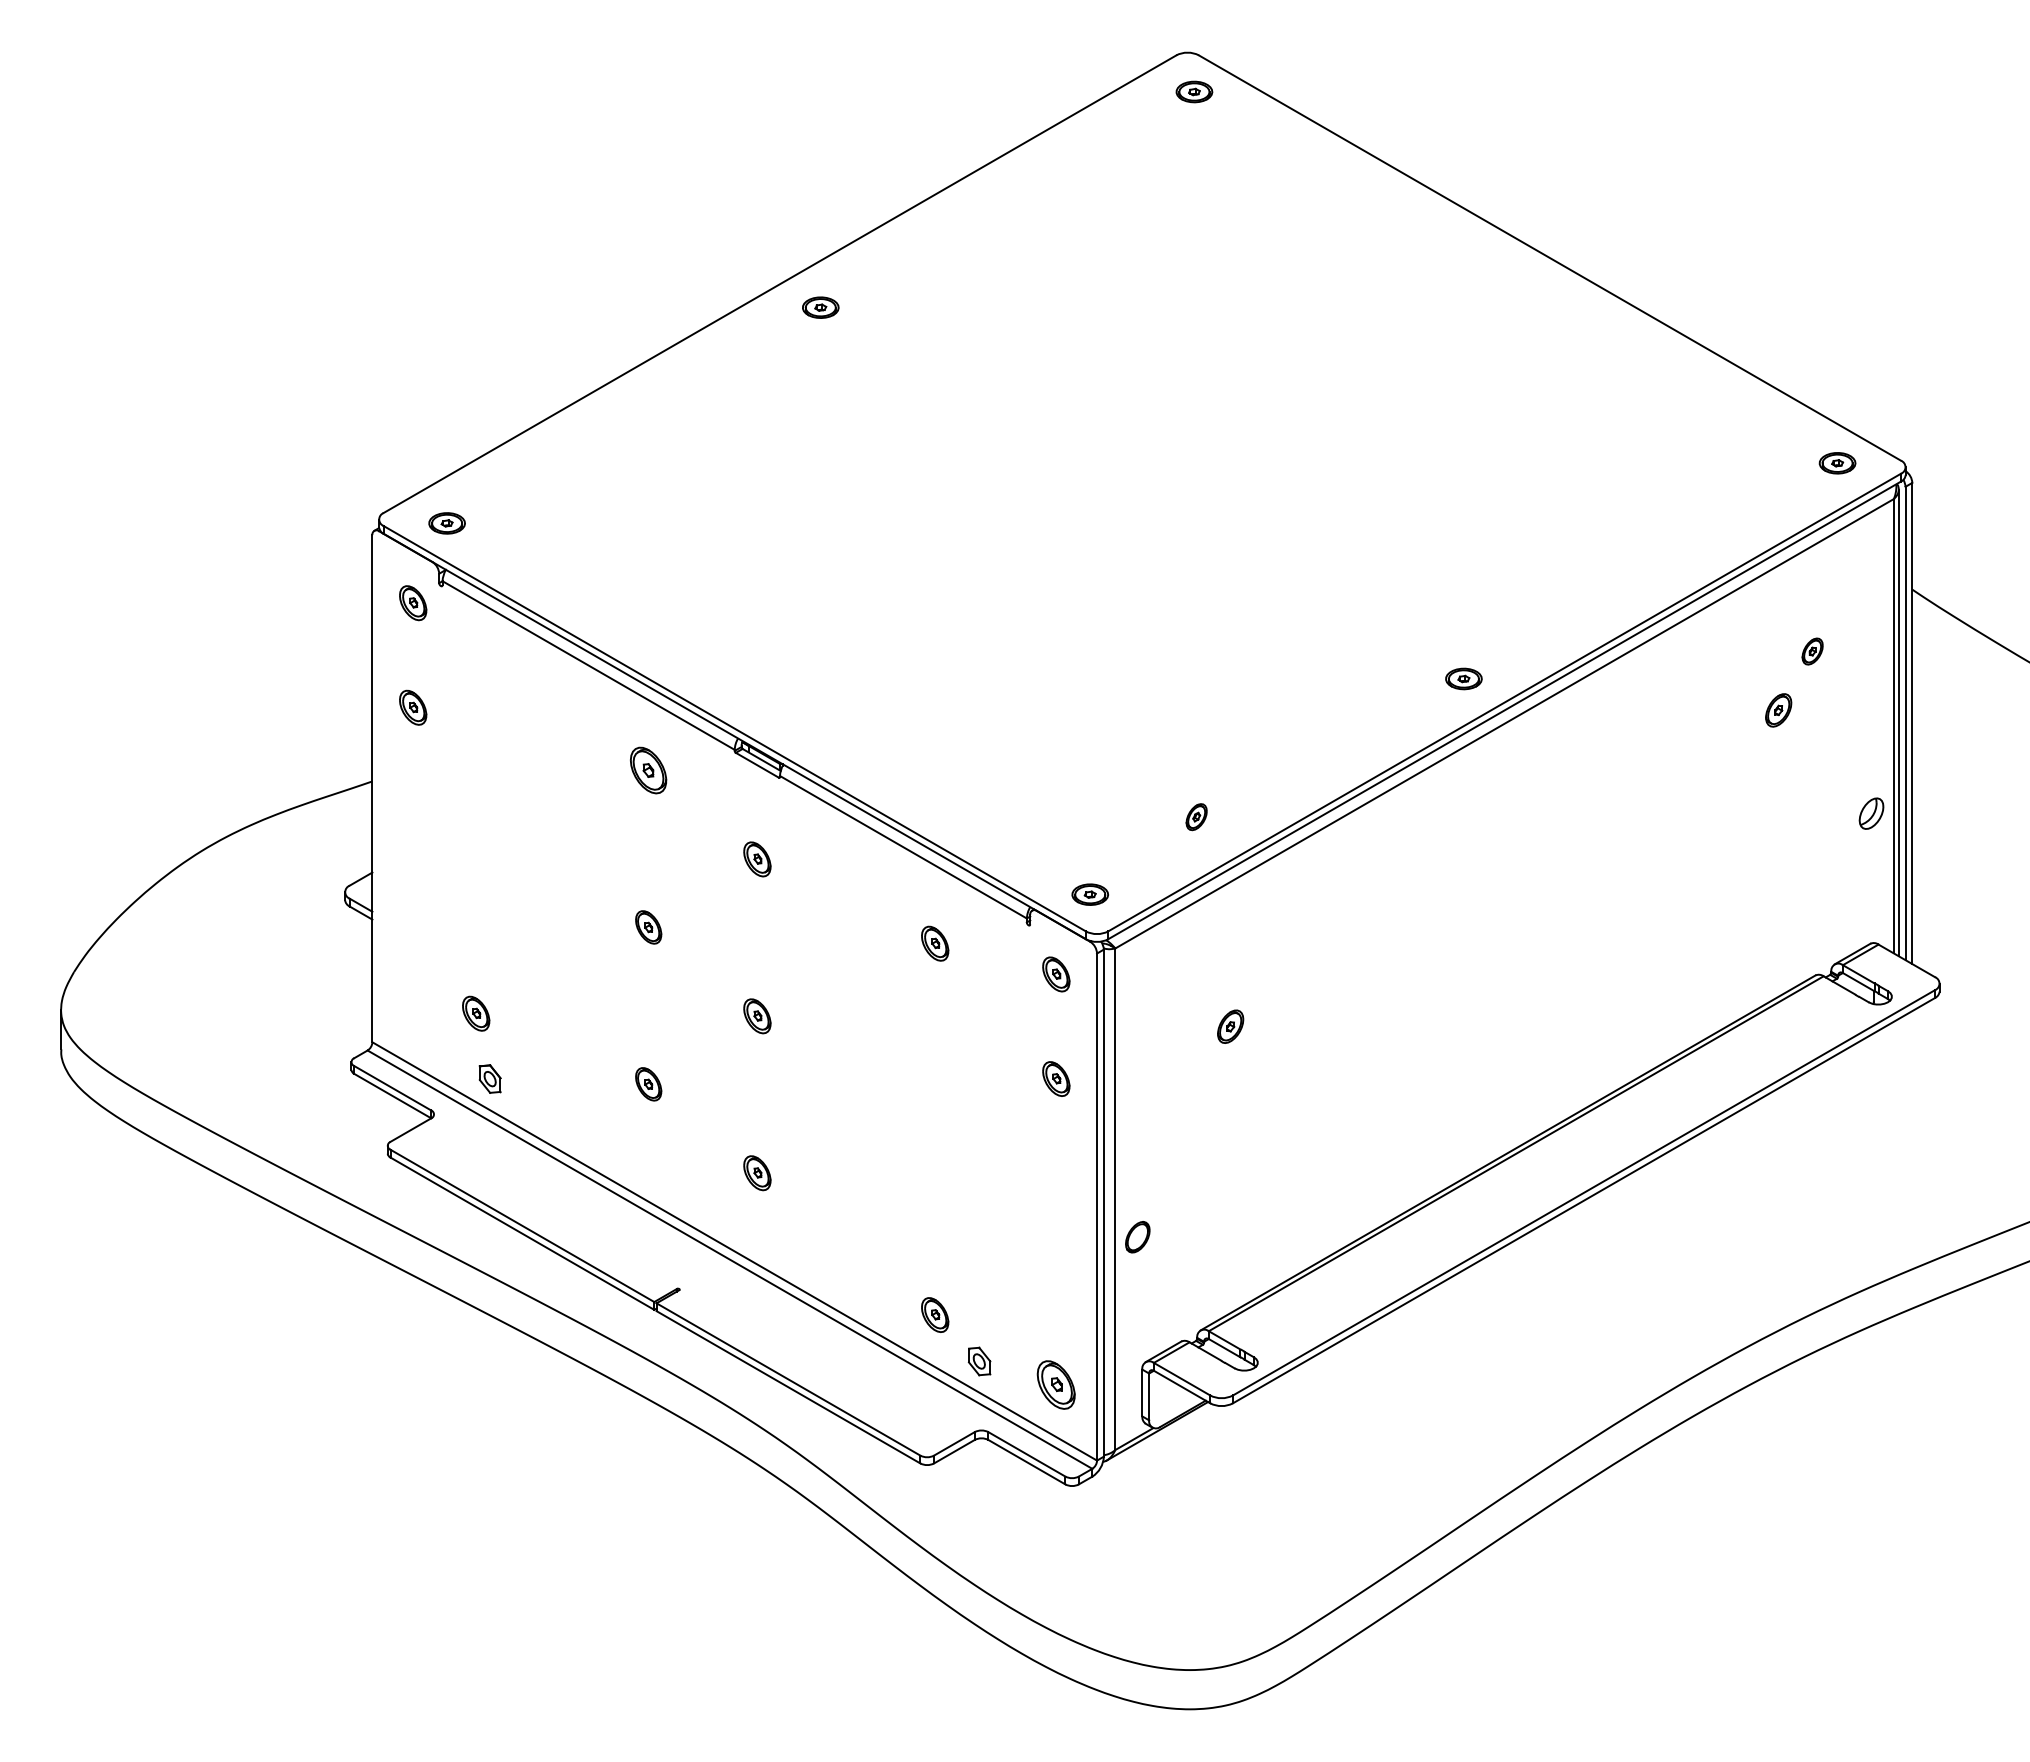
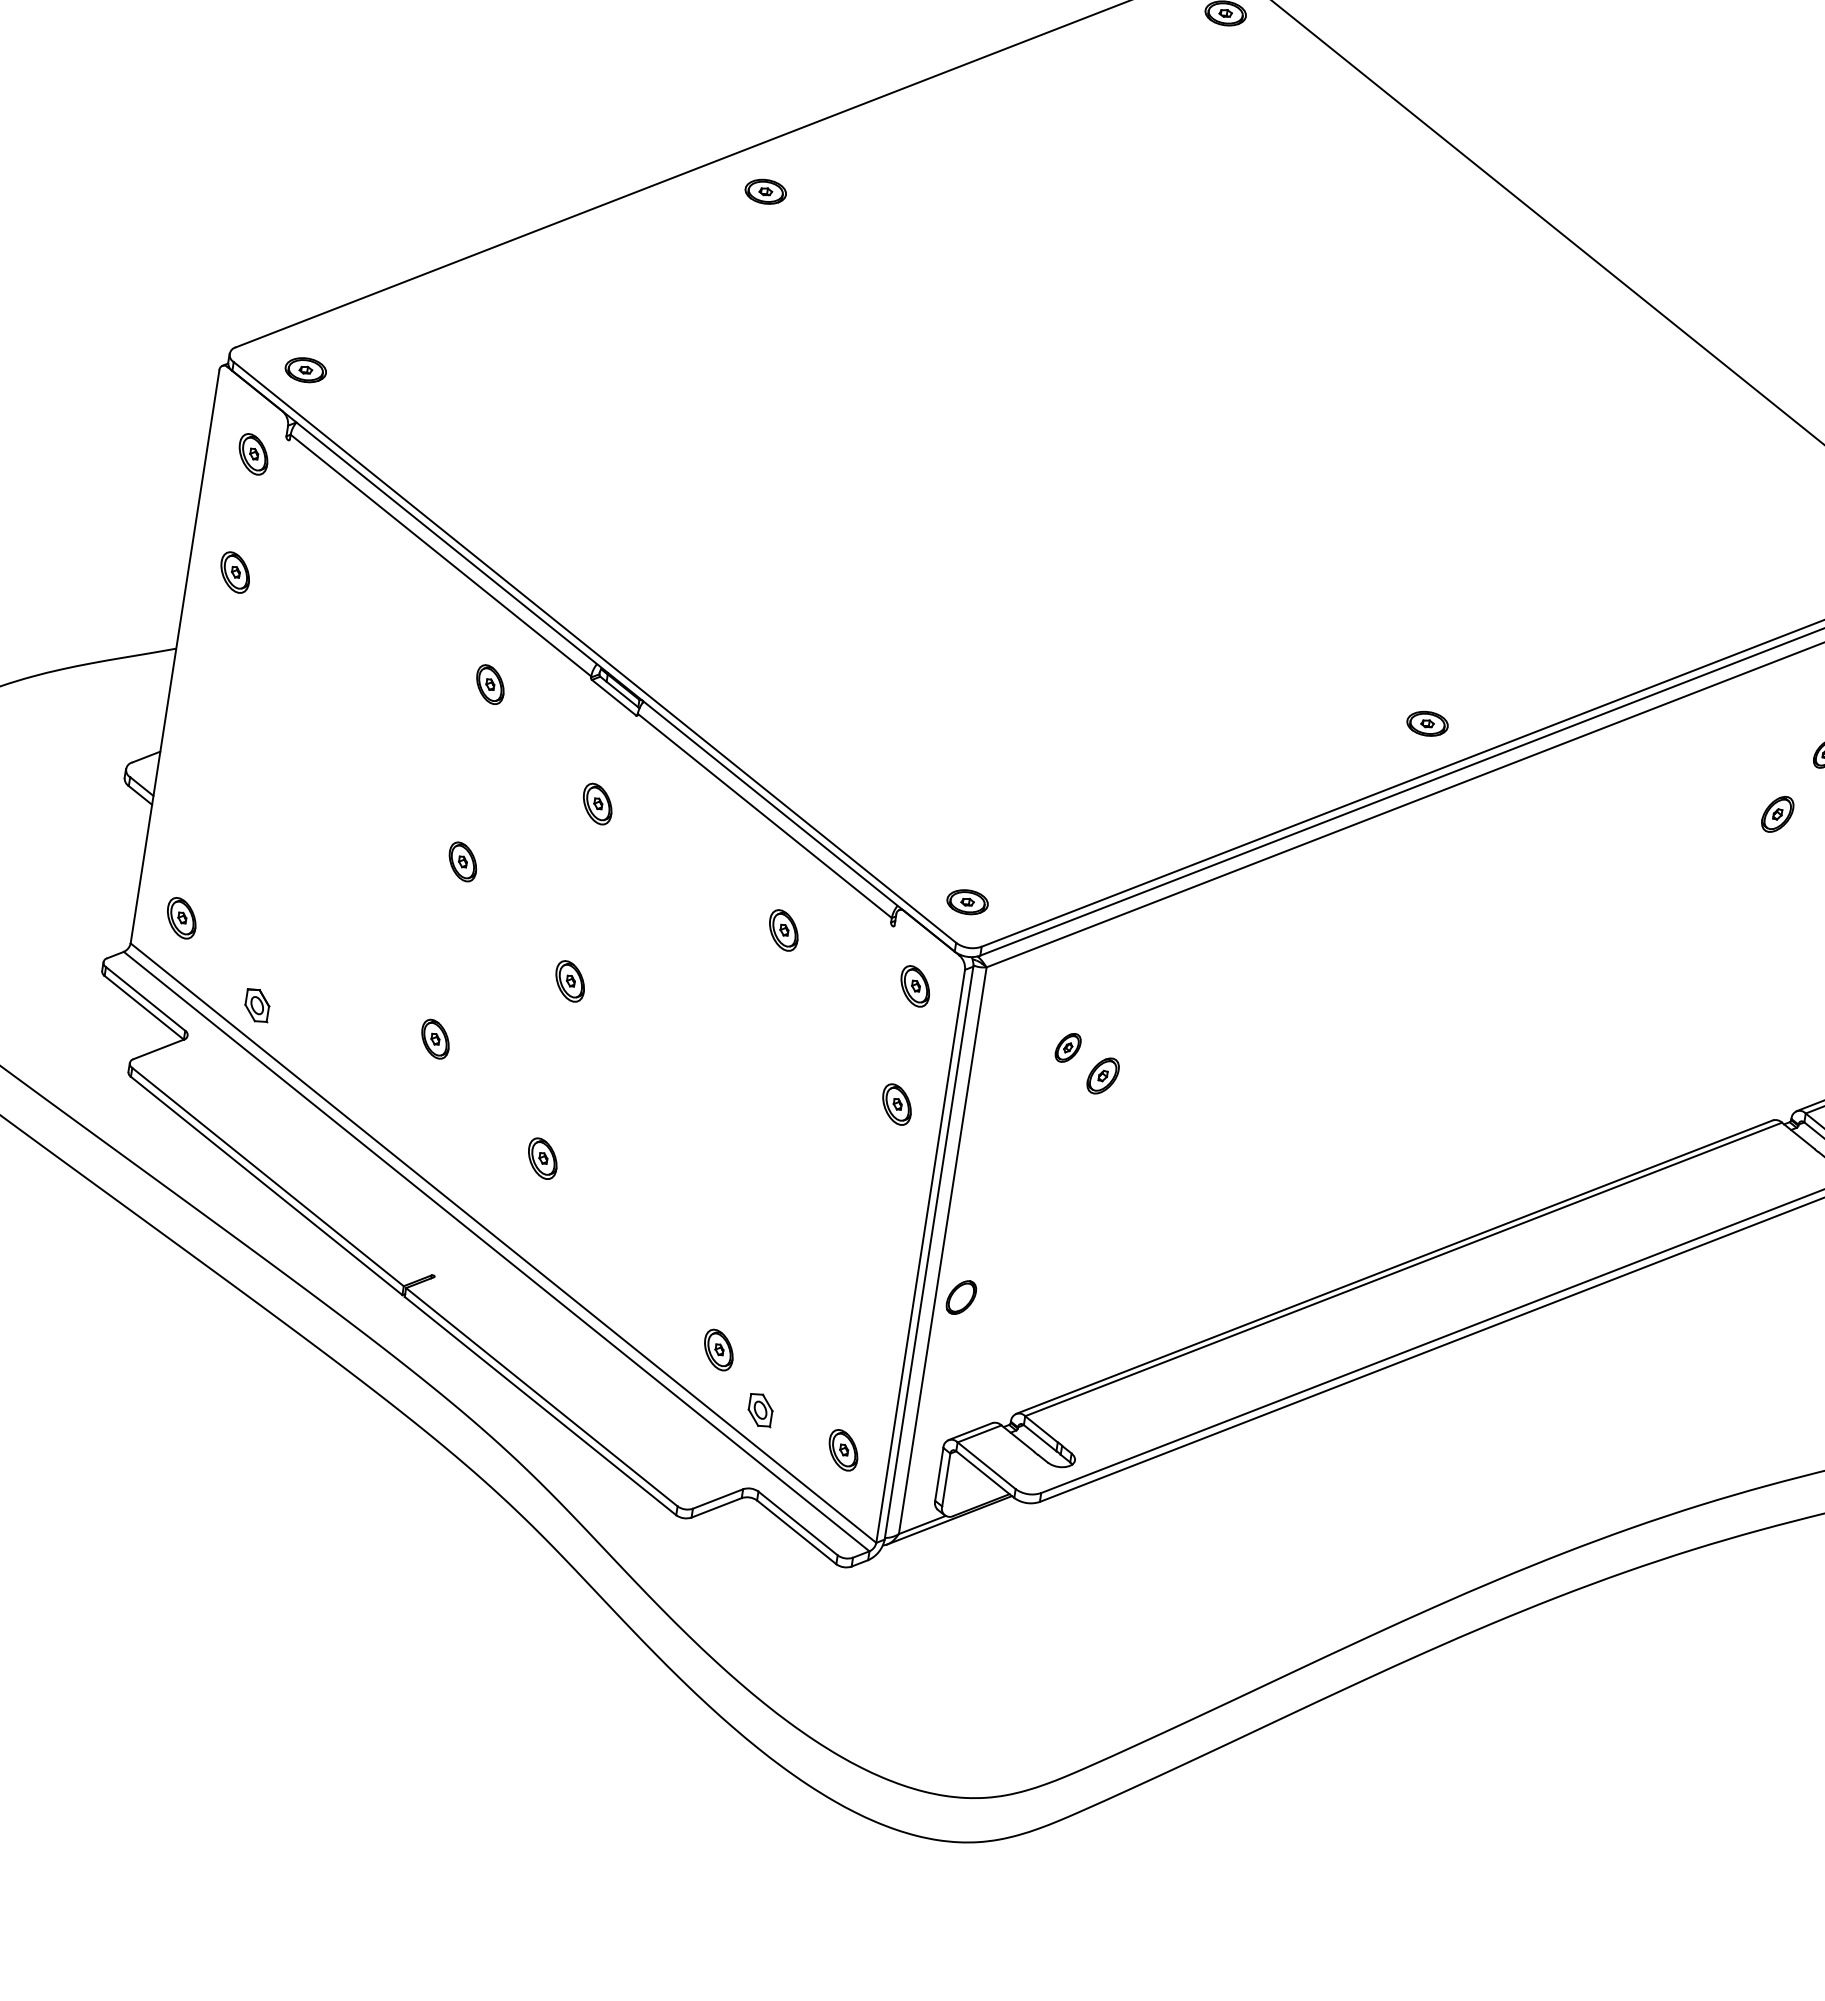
part: (648, 770) -> (490, 684), size x0.71
part: (1196, 817) -> (1067, 1048), moved
part: (476, 1013) -> (182, 918), moved
part: (1056, 1384) -> (843, 1449), size x0.71

